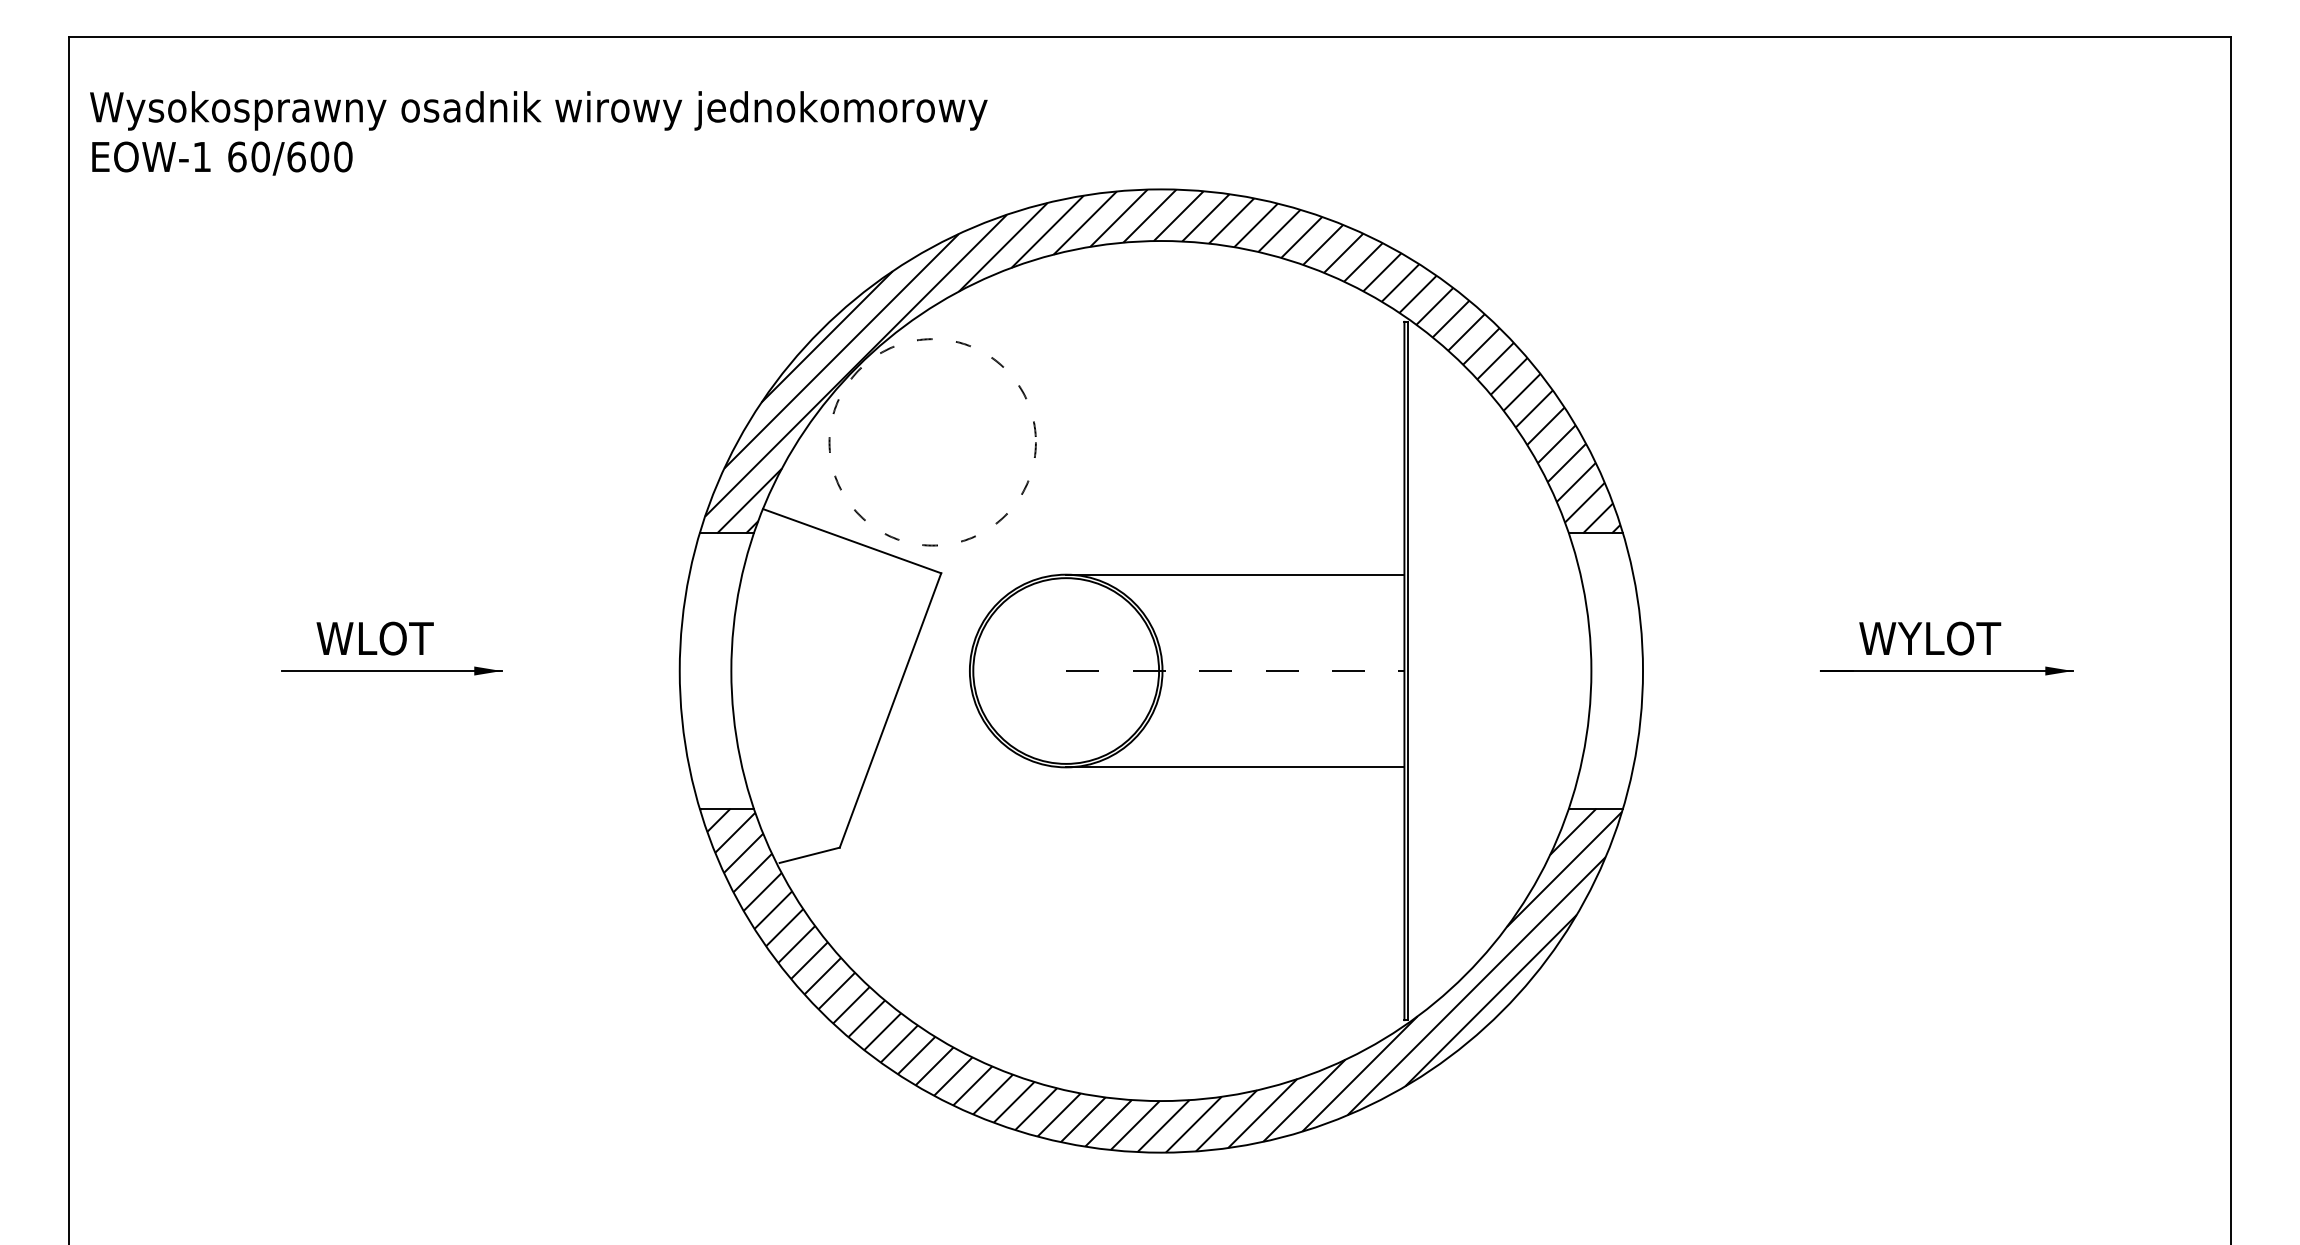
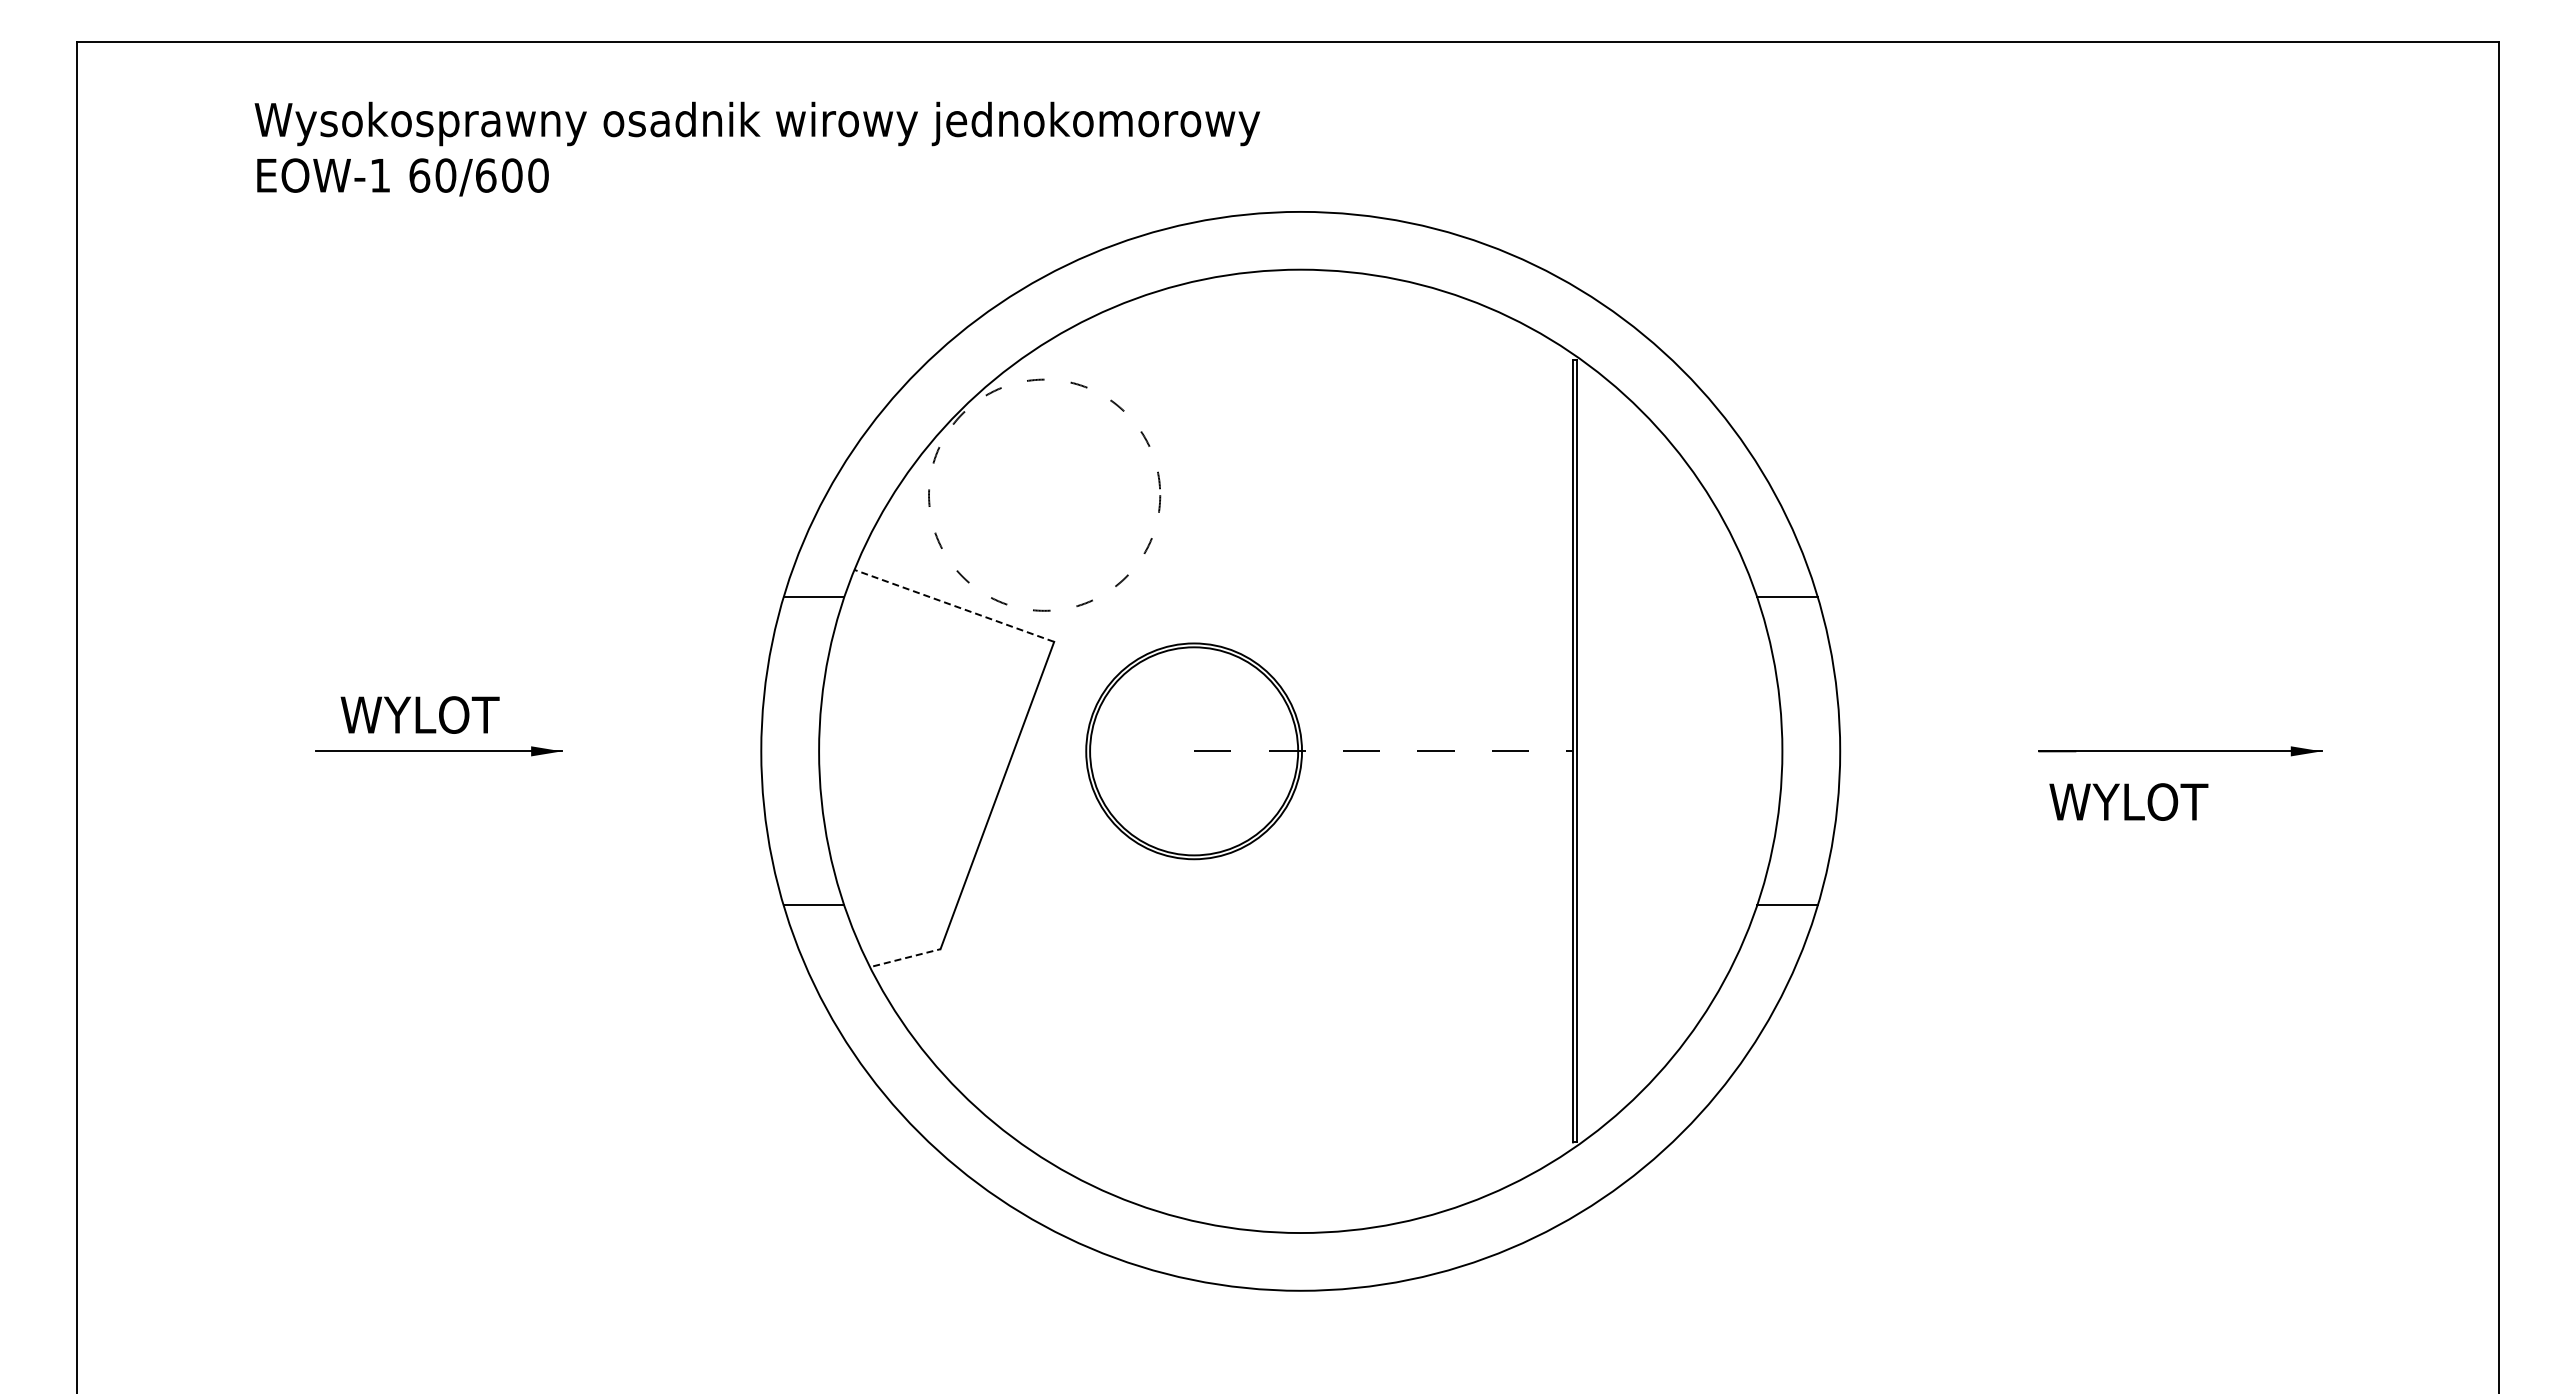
text: (538, 132) -> (757, 148), moved
hatch: (1162, 361) -> (1301, 404), removed
line: (851, 540) -> (953, 605), solid -> dashed
line: (1235, 574) -> (1383, 643), removed
text: (374, 638) -> (419, 714), WLOT -> WYLOT
text: (1929, 638) -> (2128, 801), moved
line: (1235, 767) -> (1383, 859), removed
line: (809, 855) -> (906, 957), solid -> dashed
hatch: (1161, 980) -> (1300, 1097), removed

